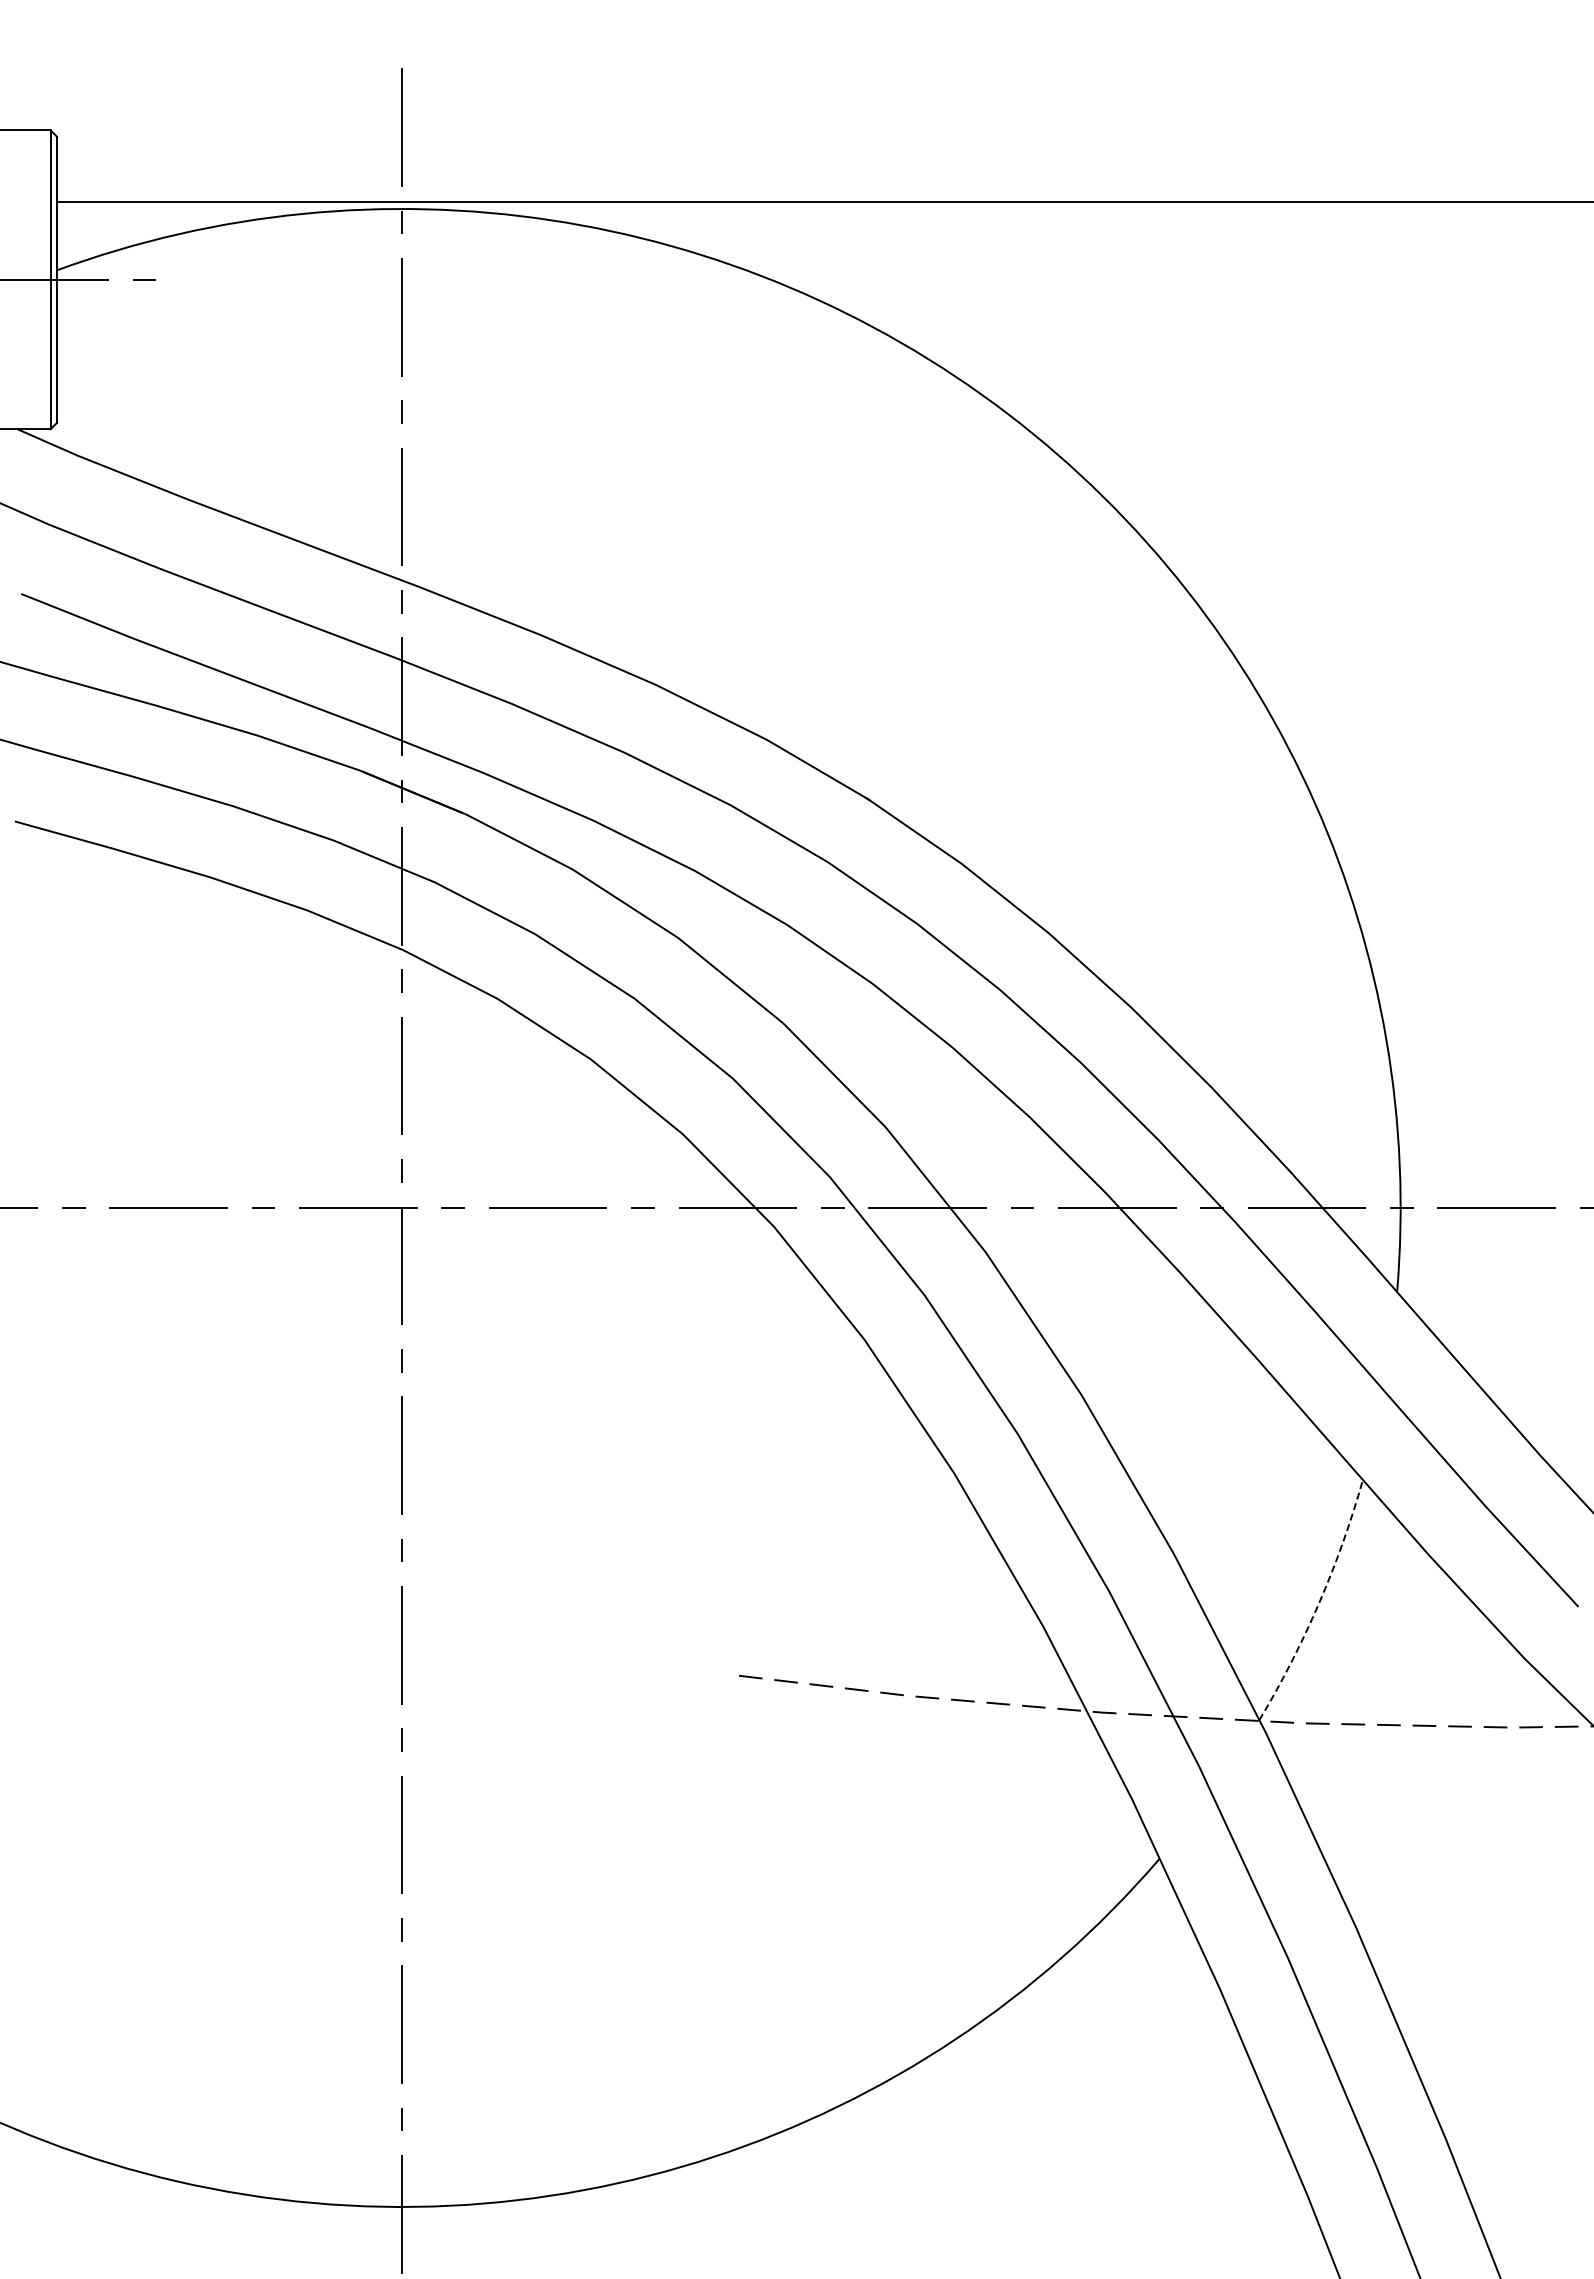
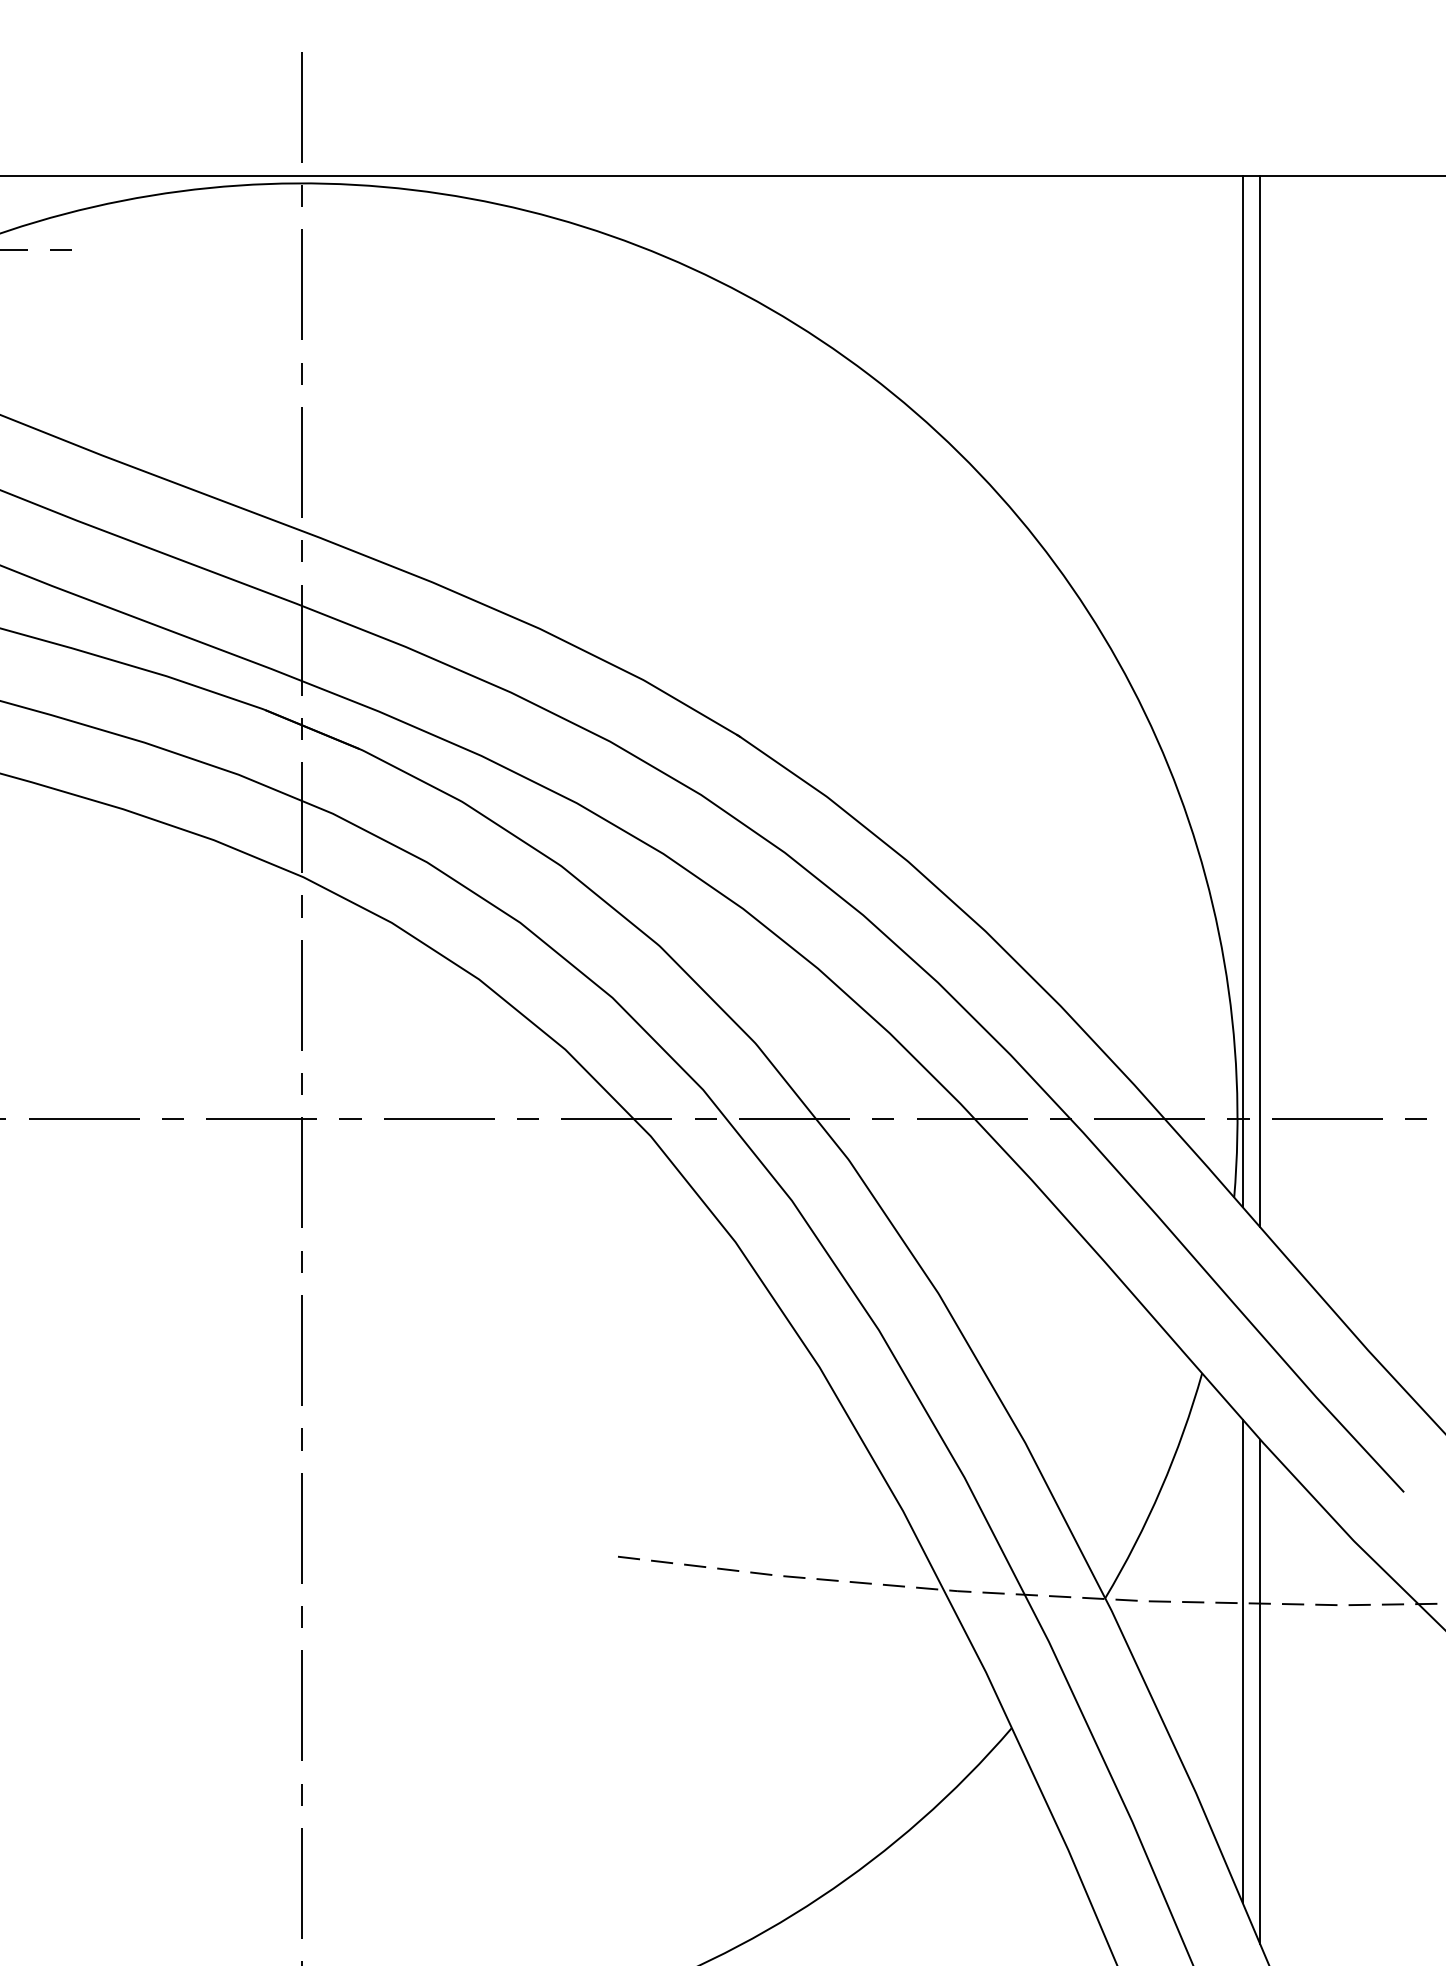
line: (1406, 751) -> (1242, 691), added
line: (1424, 762) -> (1259, 701), added
arc: (1319, 1603) -> (1161, 1489), dashed -> solid
line: (1406, 1787) -> (1242, 1661), added
line: (1424, 1819) -> (1259, 1691), added

